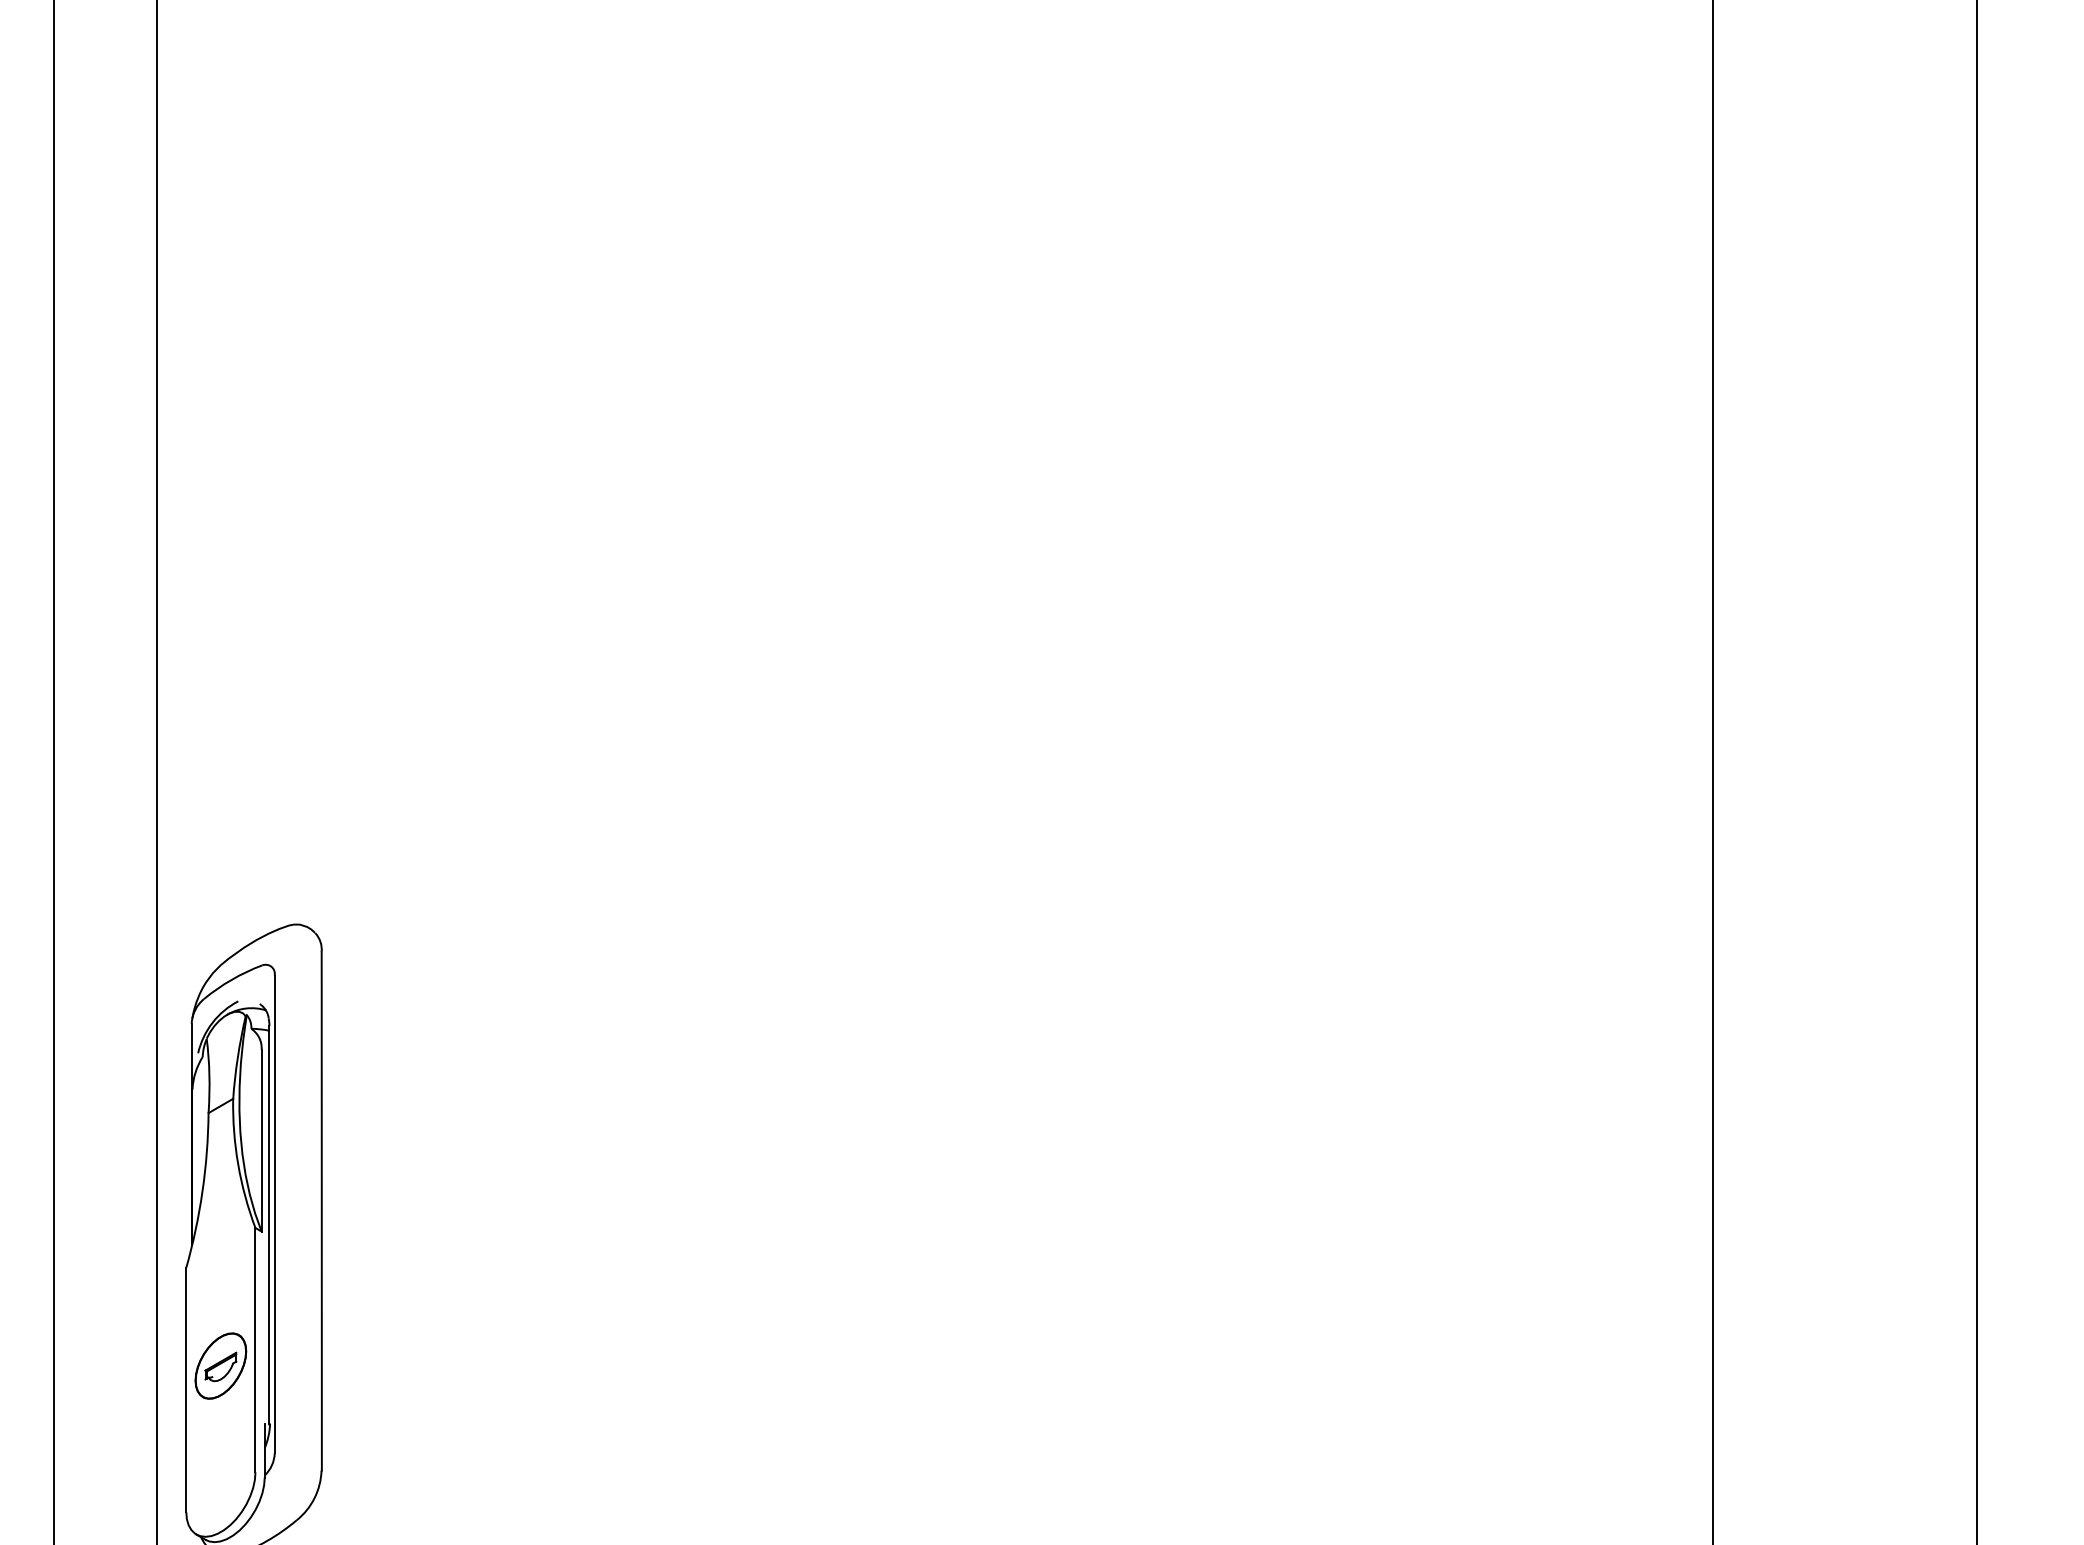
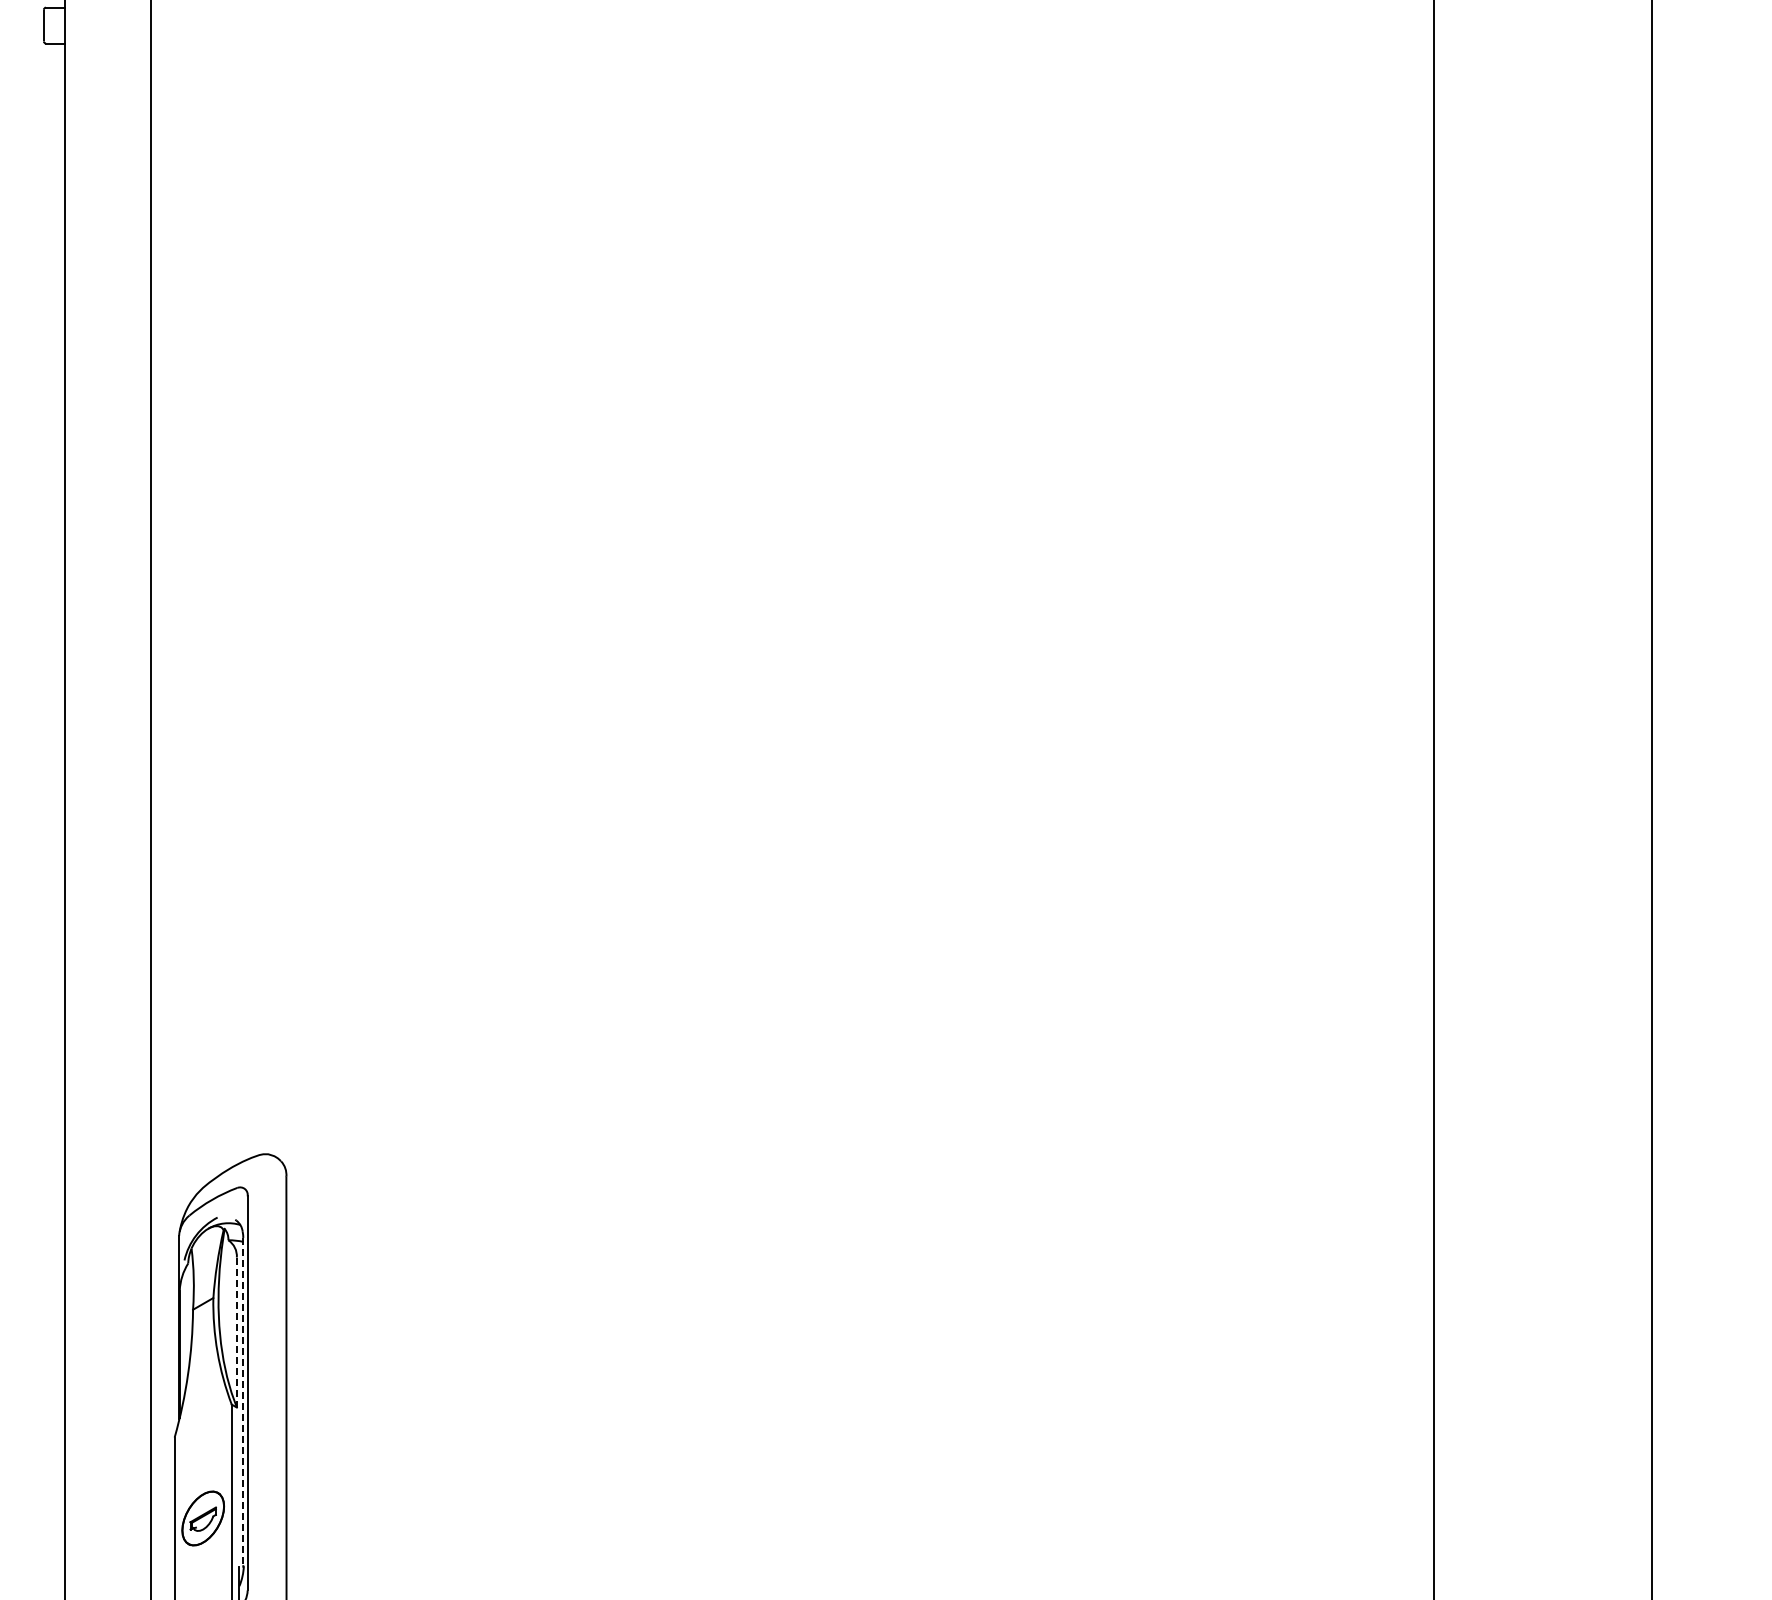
line: (261, 1140) -> (236, 1332), solid -> dashed
line: (269, 1225) -> (243, 1402), solid -> dashed

